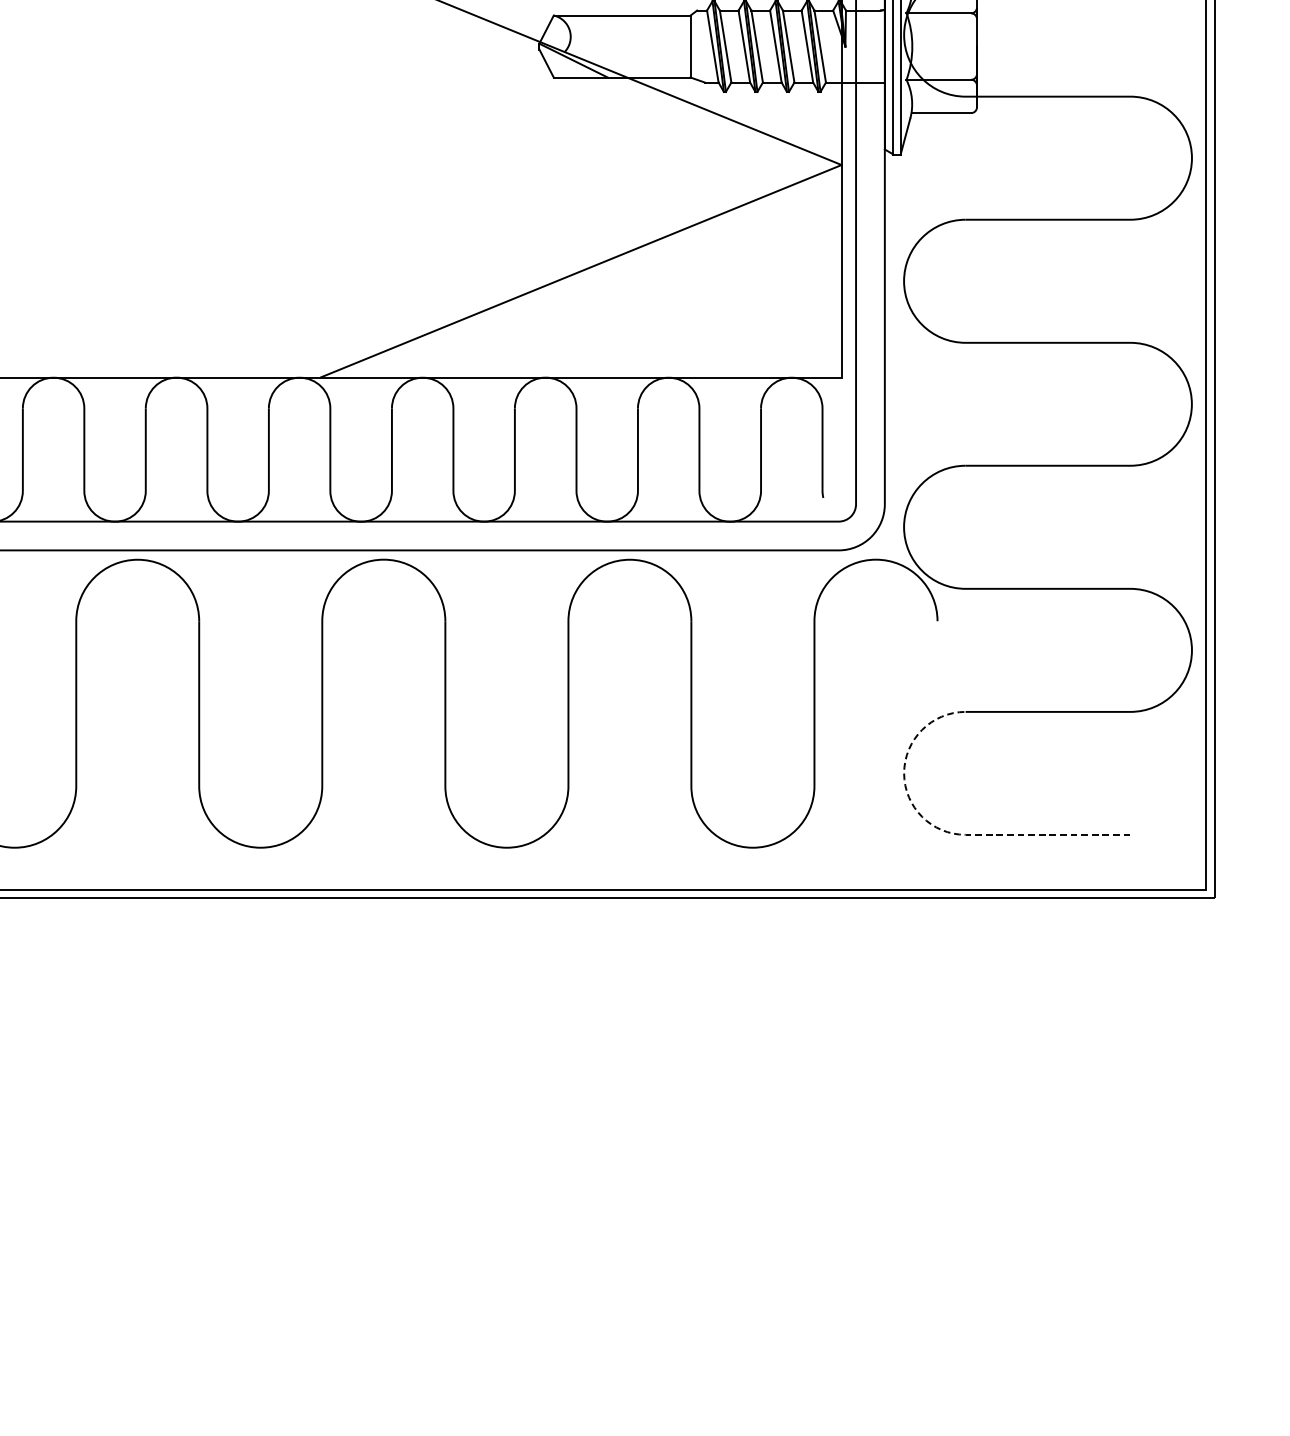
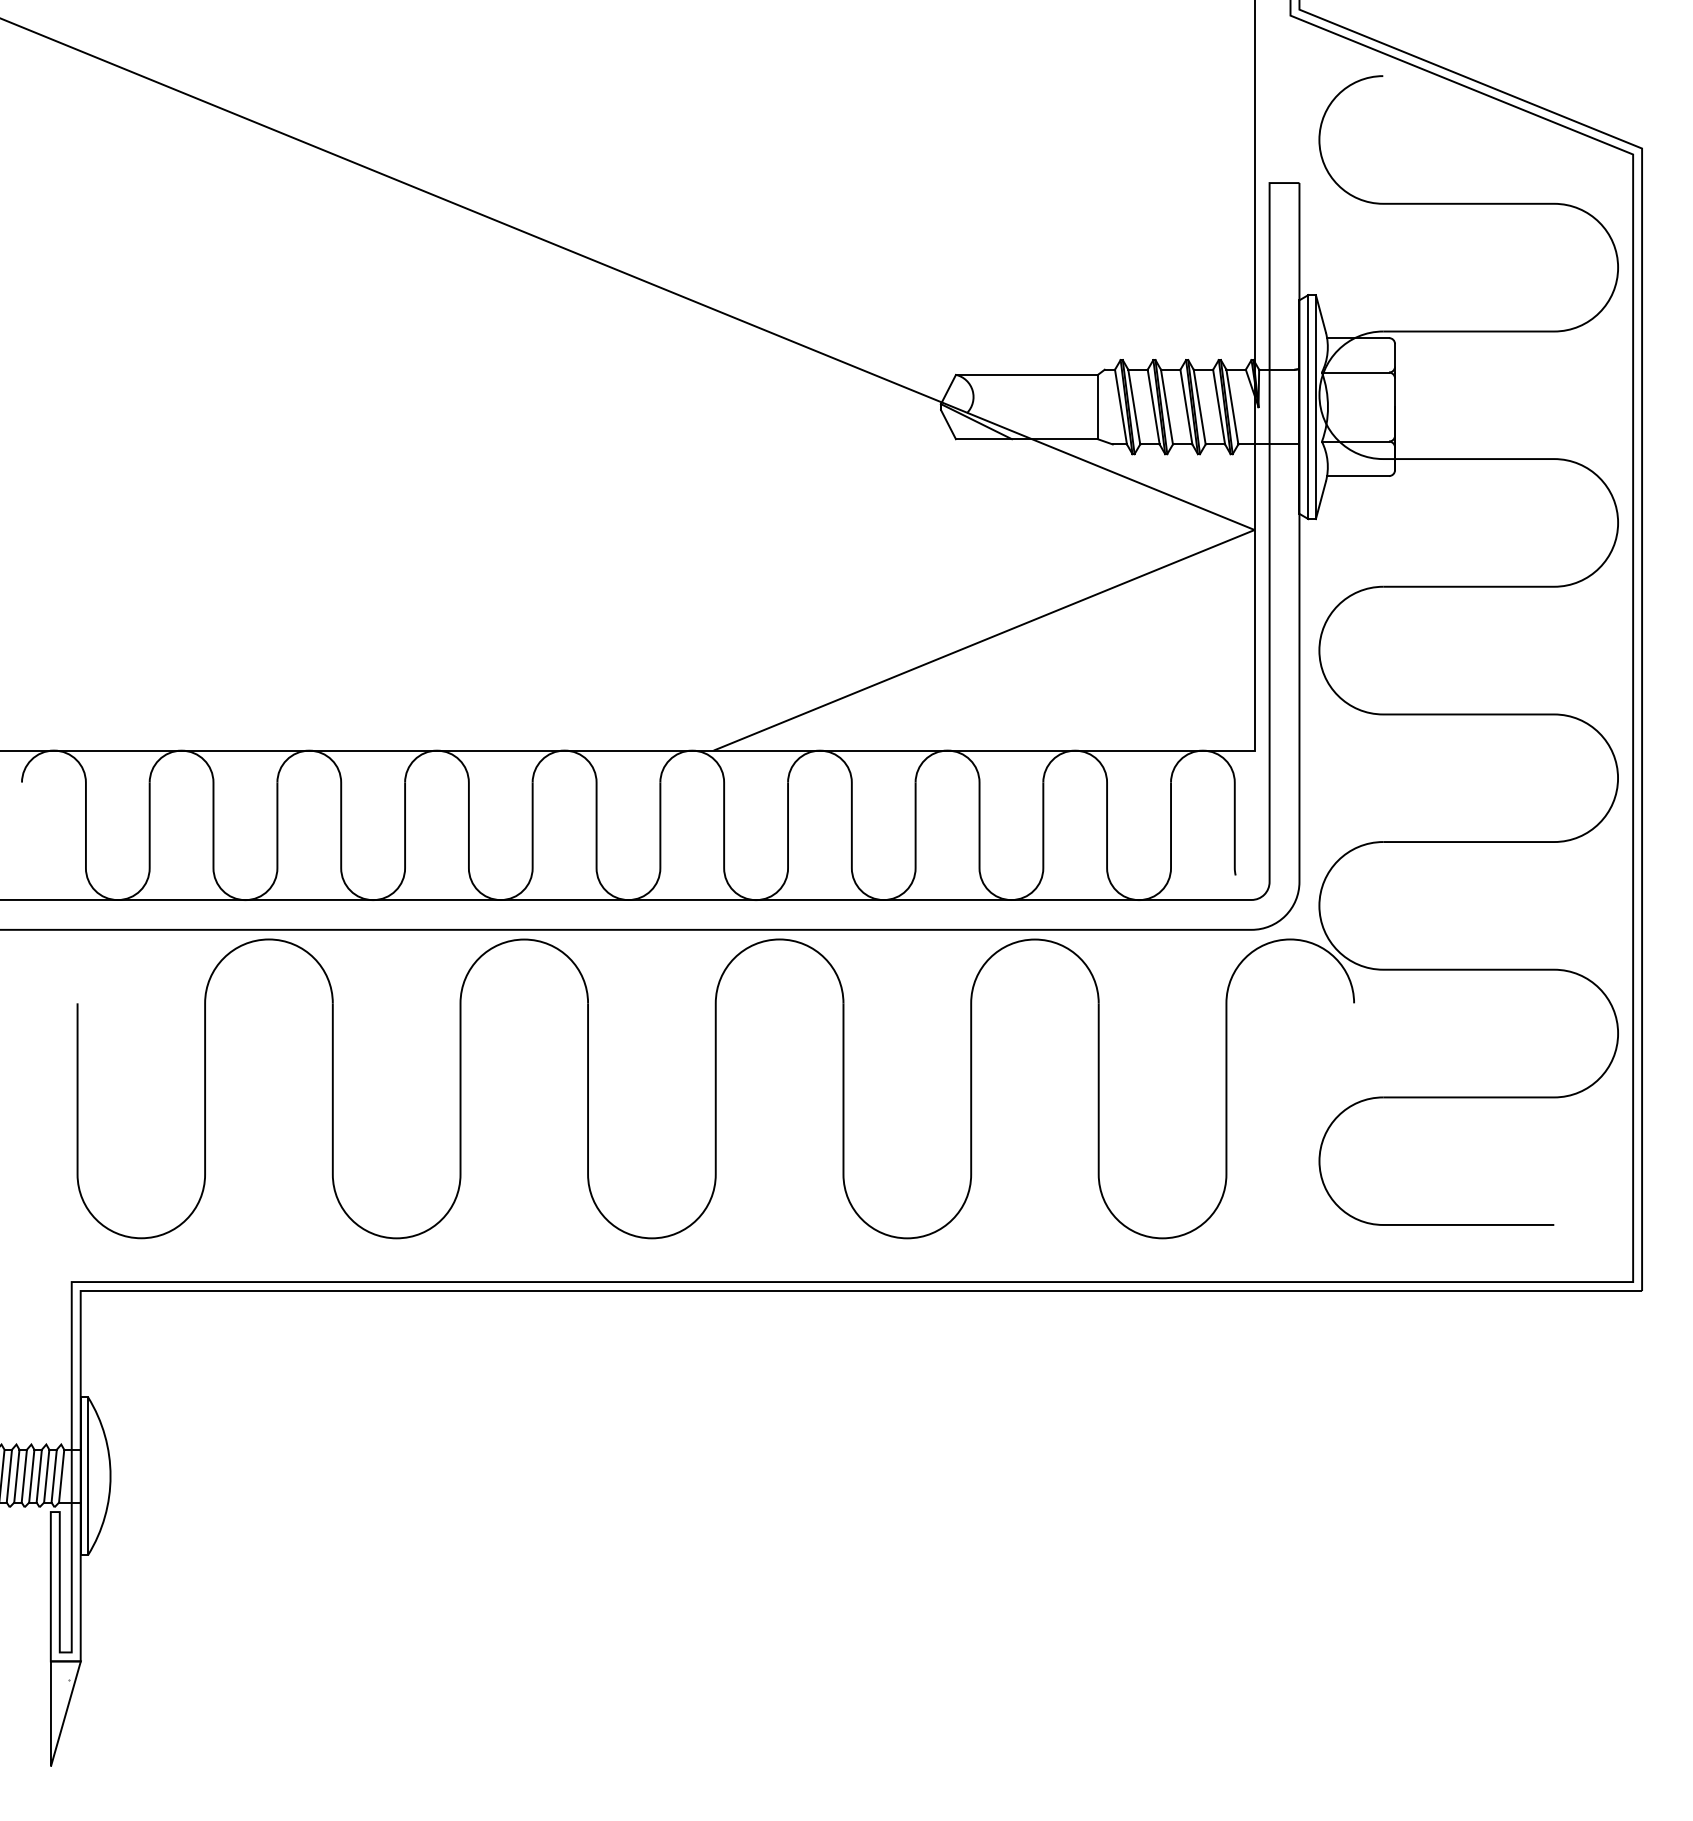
line: (935, 826) -> (1352, 1216), dashed -> solid

